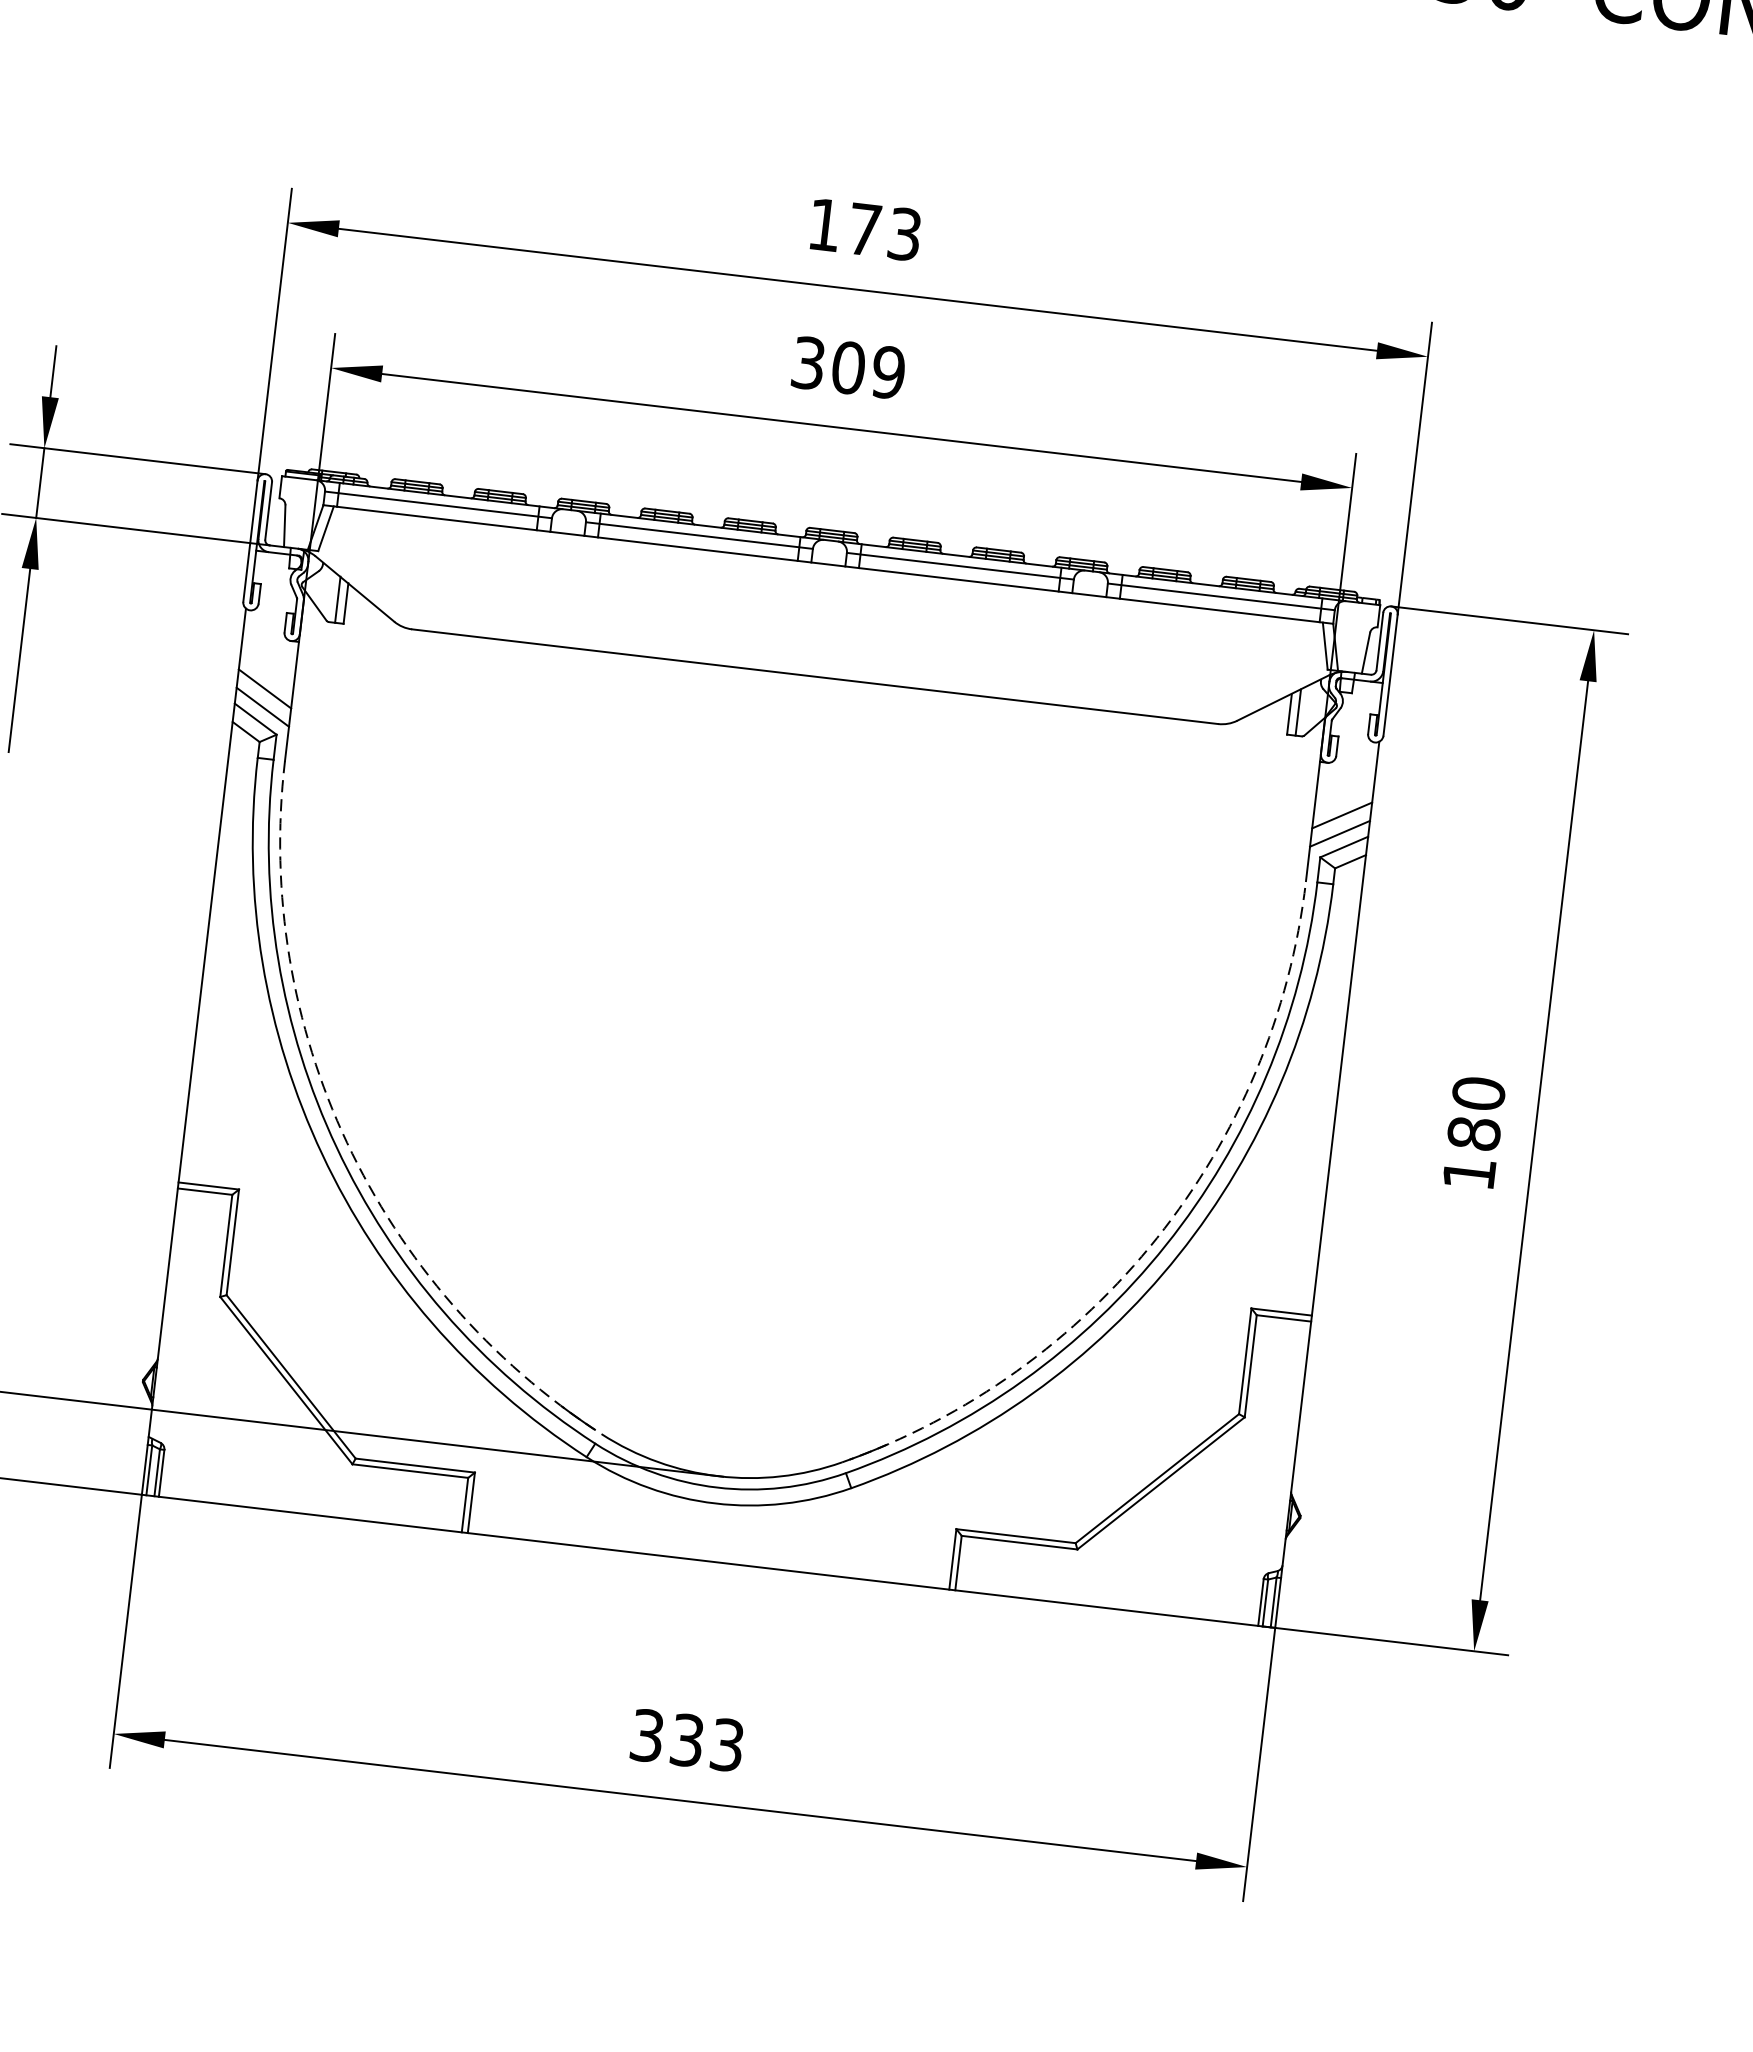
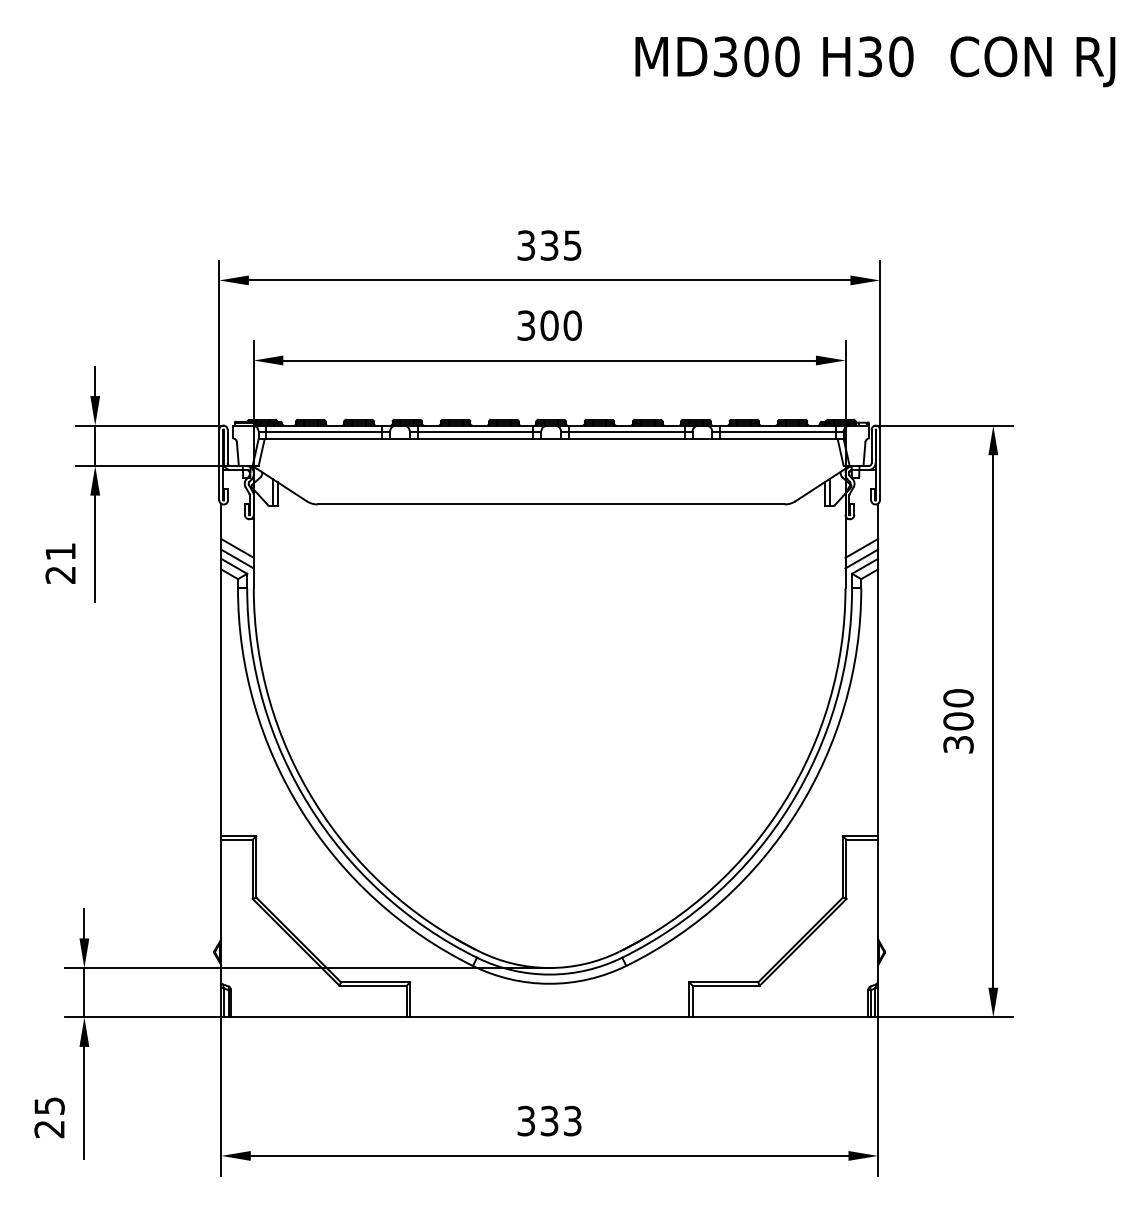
text: (864, 229) -> (549, 245), 173 -> 335
text: (888, 372) -> (572, 325), 309 -> 300
arc: (346, 1142) -> (314, 802), dashed -> solid
text: (1471, 1152) -> (958, 732), 180 -> 300
arc: (1157, 1238) -> (784, 802), dashed -> solid

